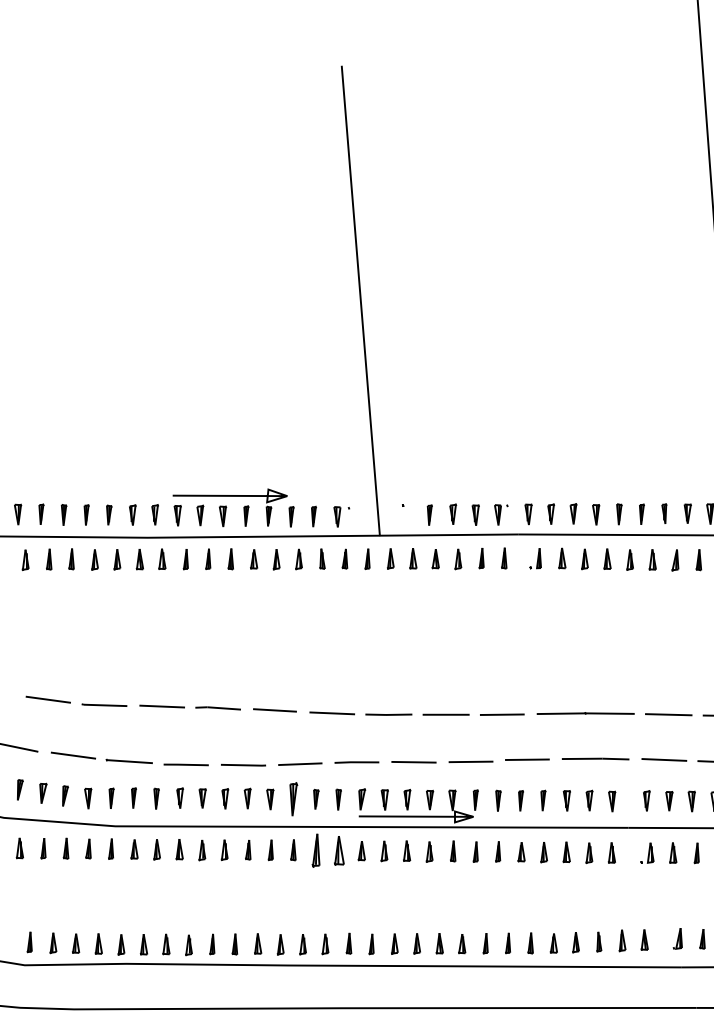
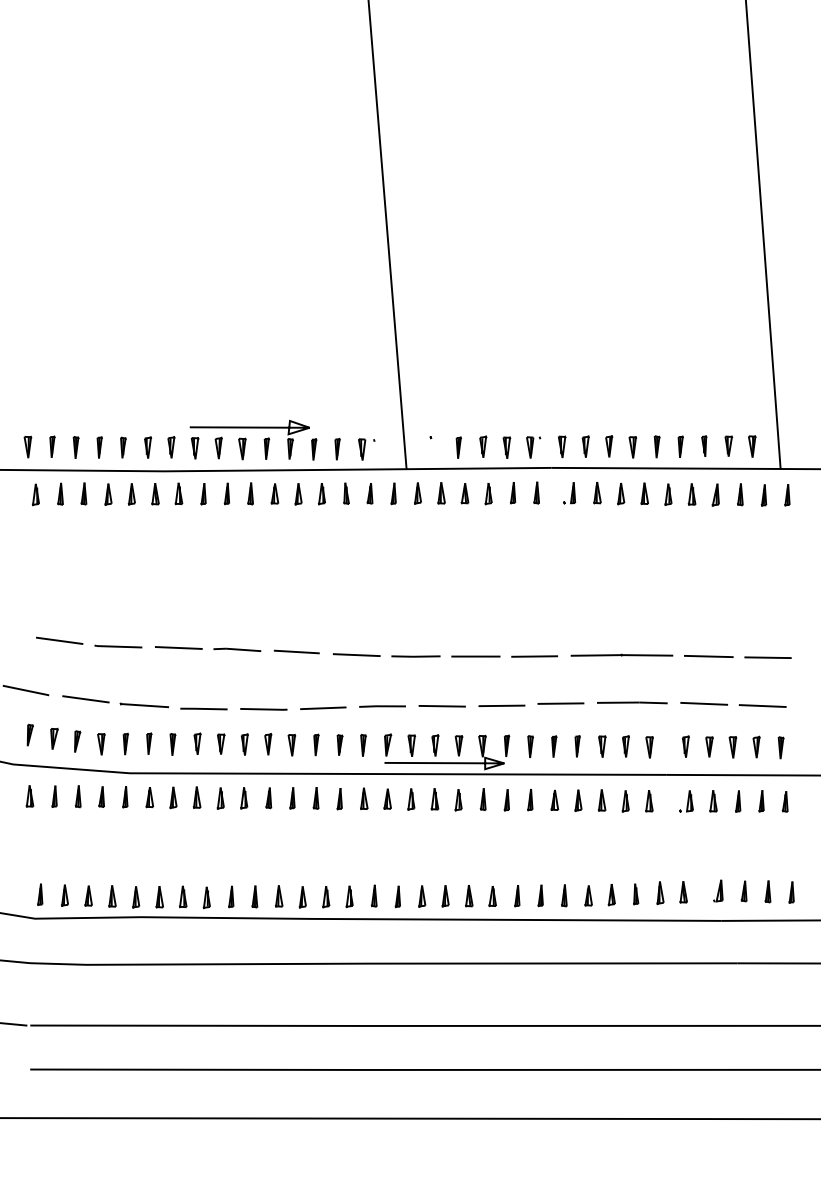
part: (293, 798) -> (316, 744), size x0.62
part: (339, 850) -> (364, 798), size x0.71
part: (315, 851) -> (339, 799), size x0.62

